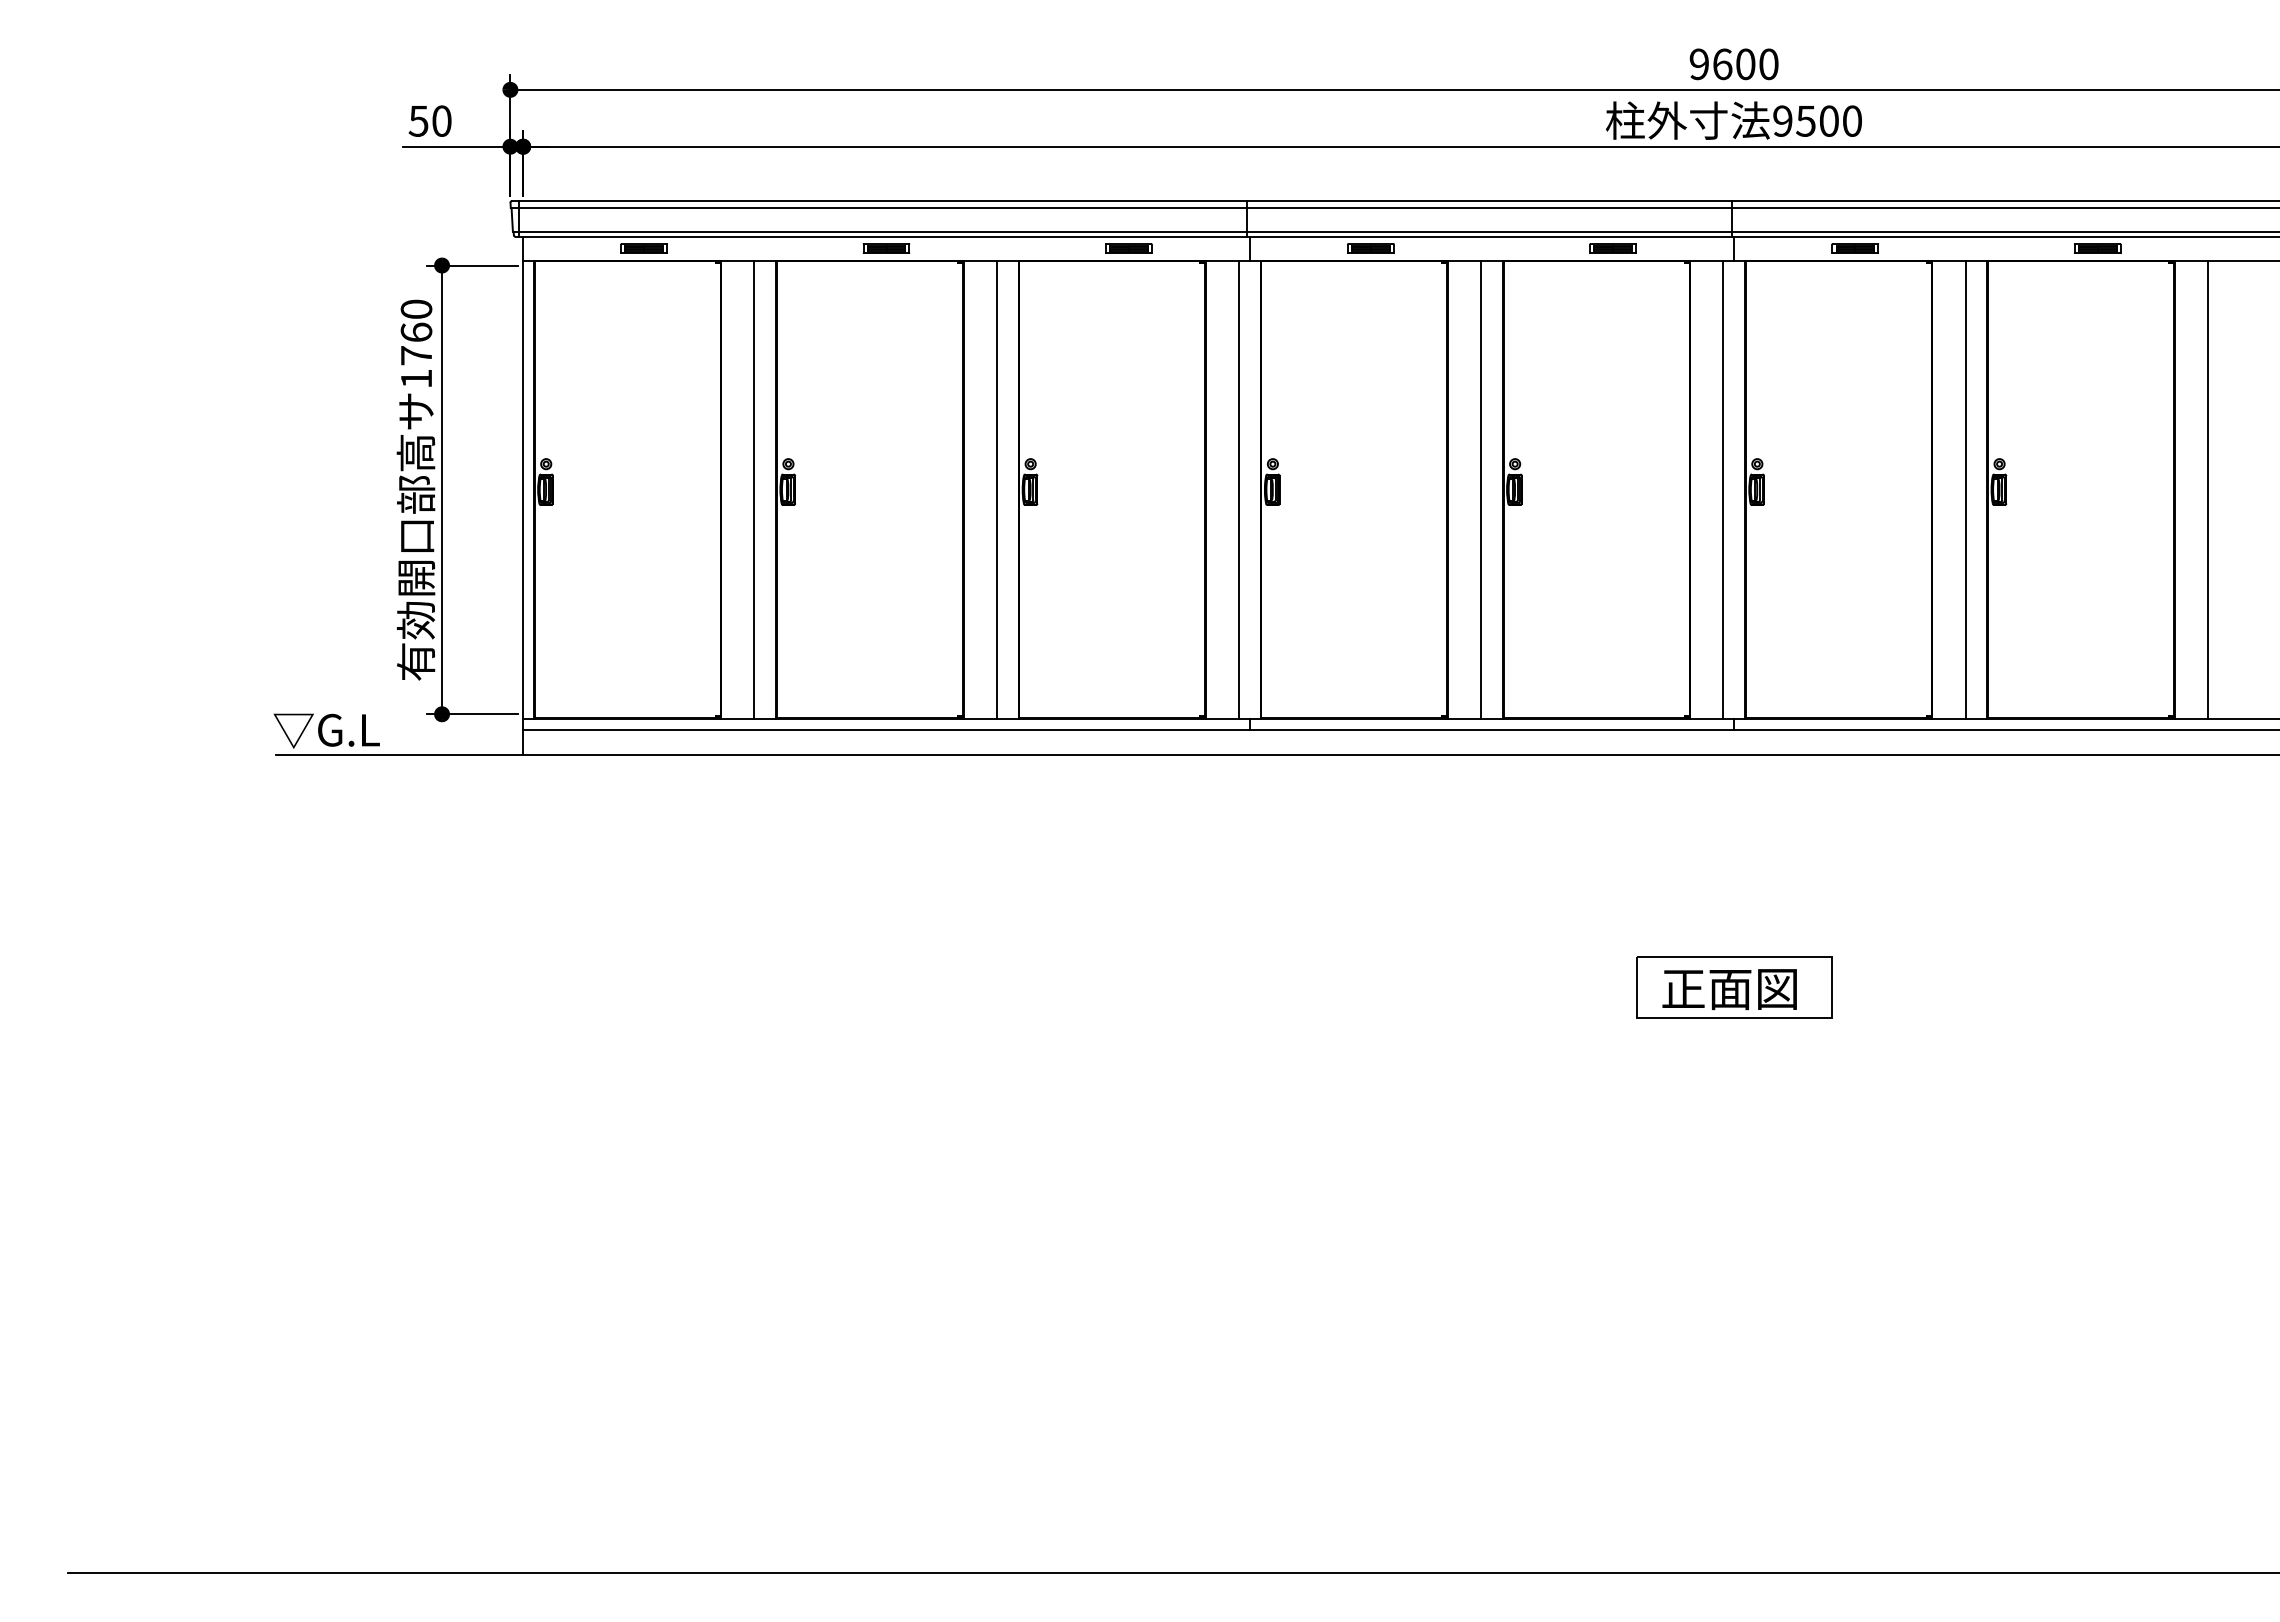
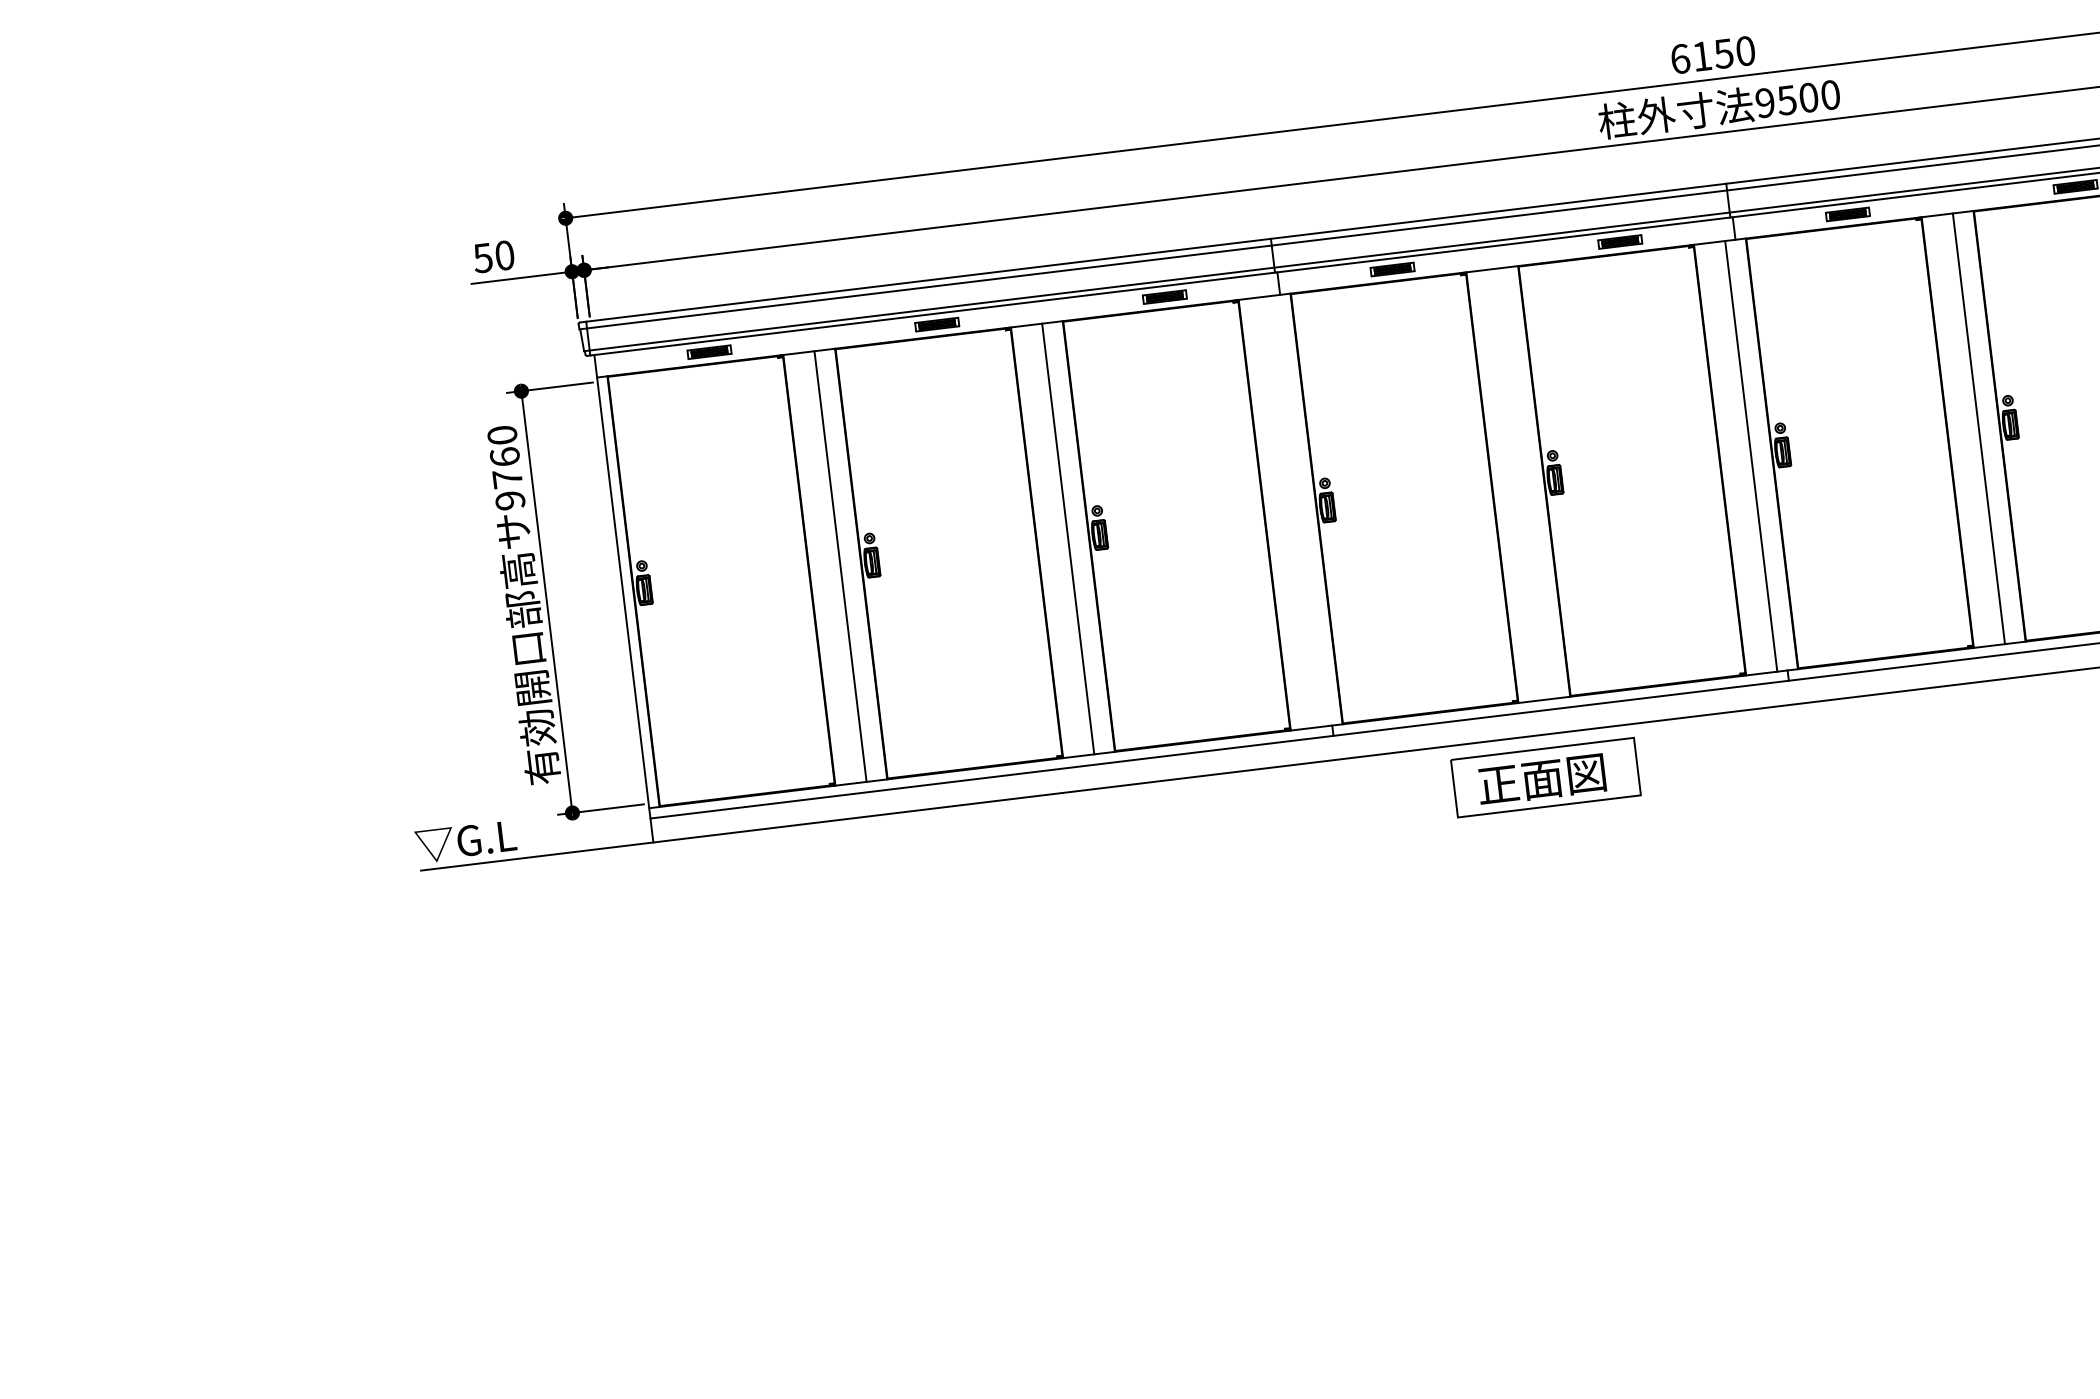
text: (1722, 64) -> (1702, 56), 9600 -> 6150
text: (416, 378) -> (510, 500), 1760 -> 9760
line: (1238, 489) -> (1295, 511), removed
line: (1481, 489) -> (1523, 483), removed
part: (1734, 987) -> (1546, 777), moved

